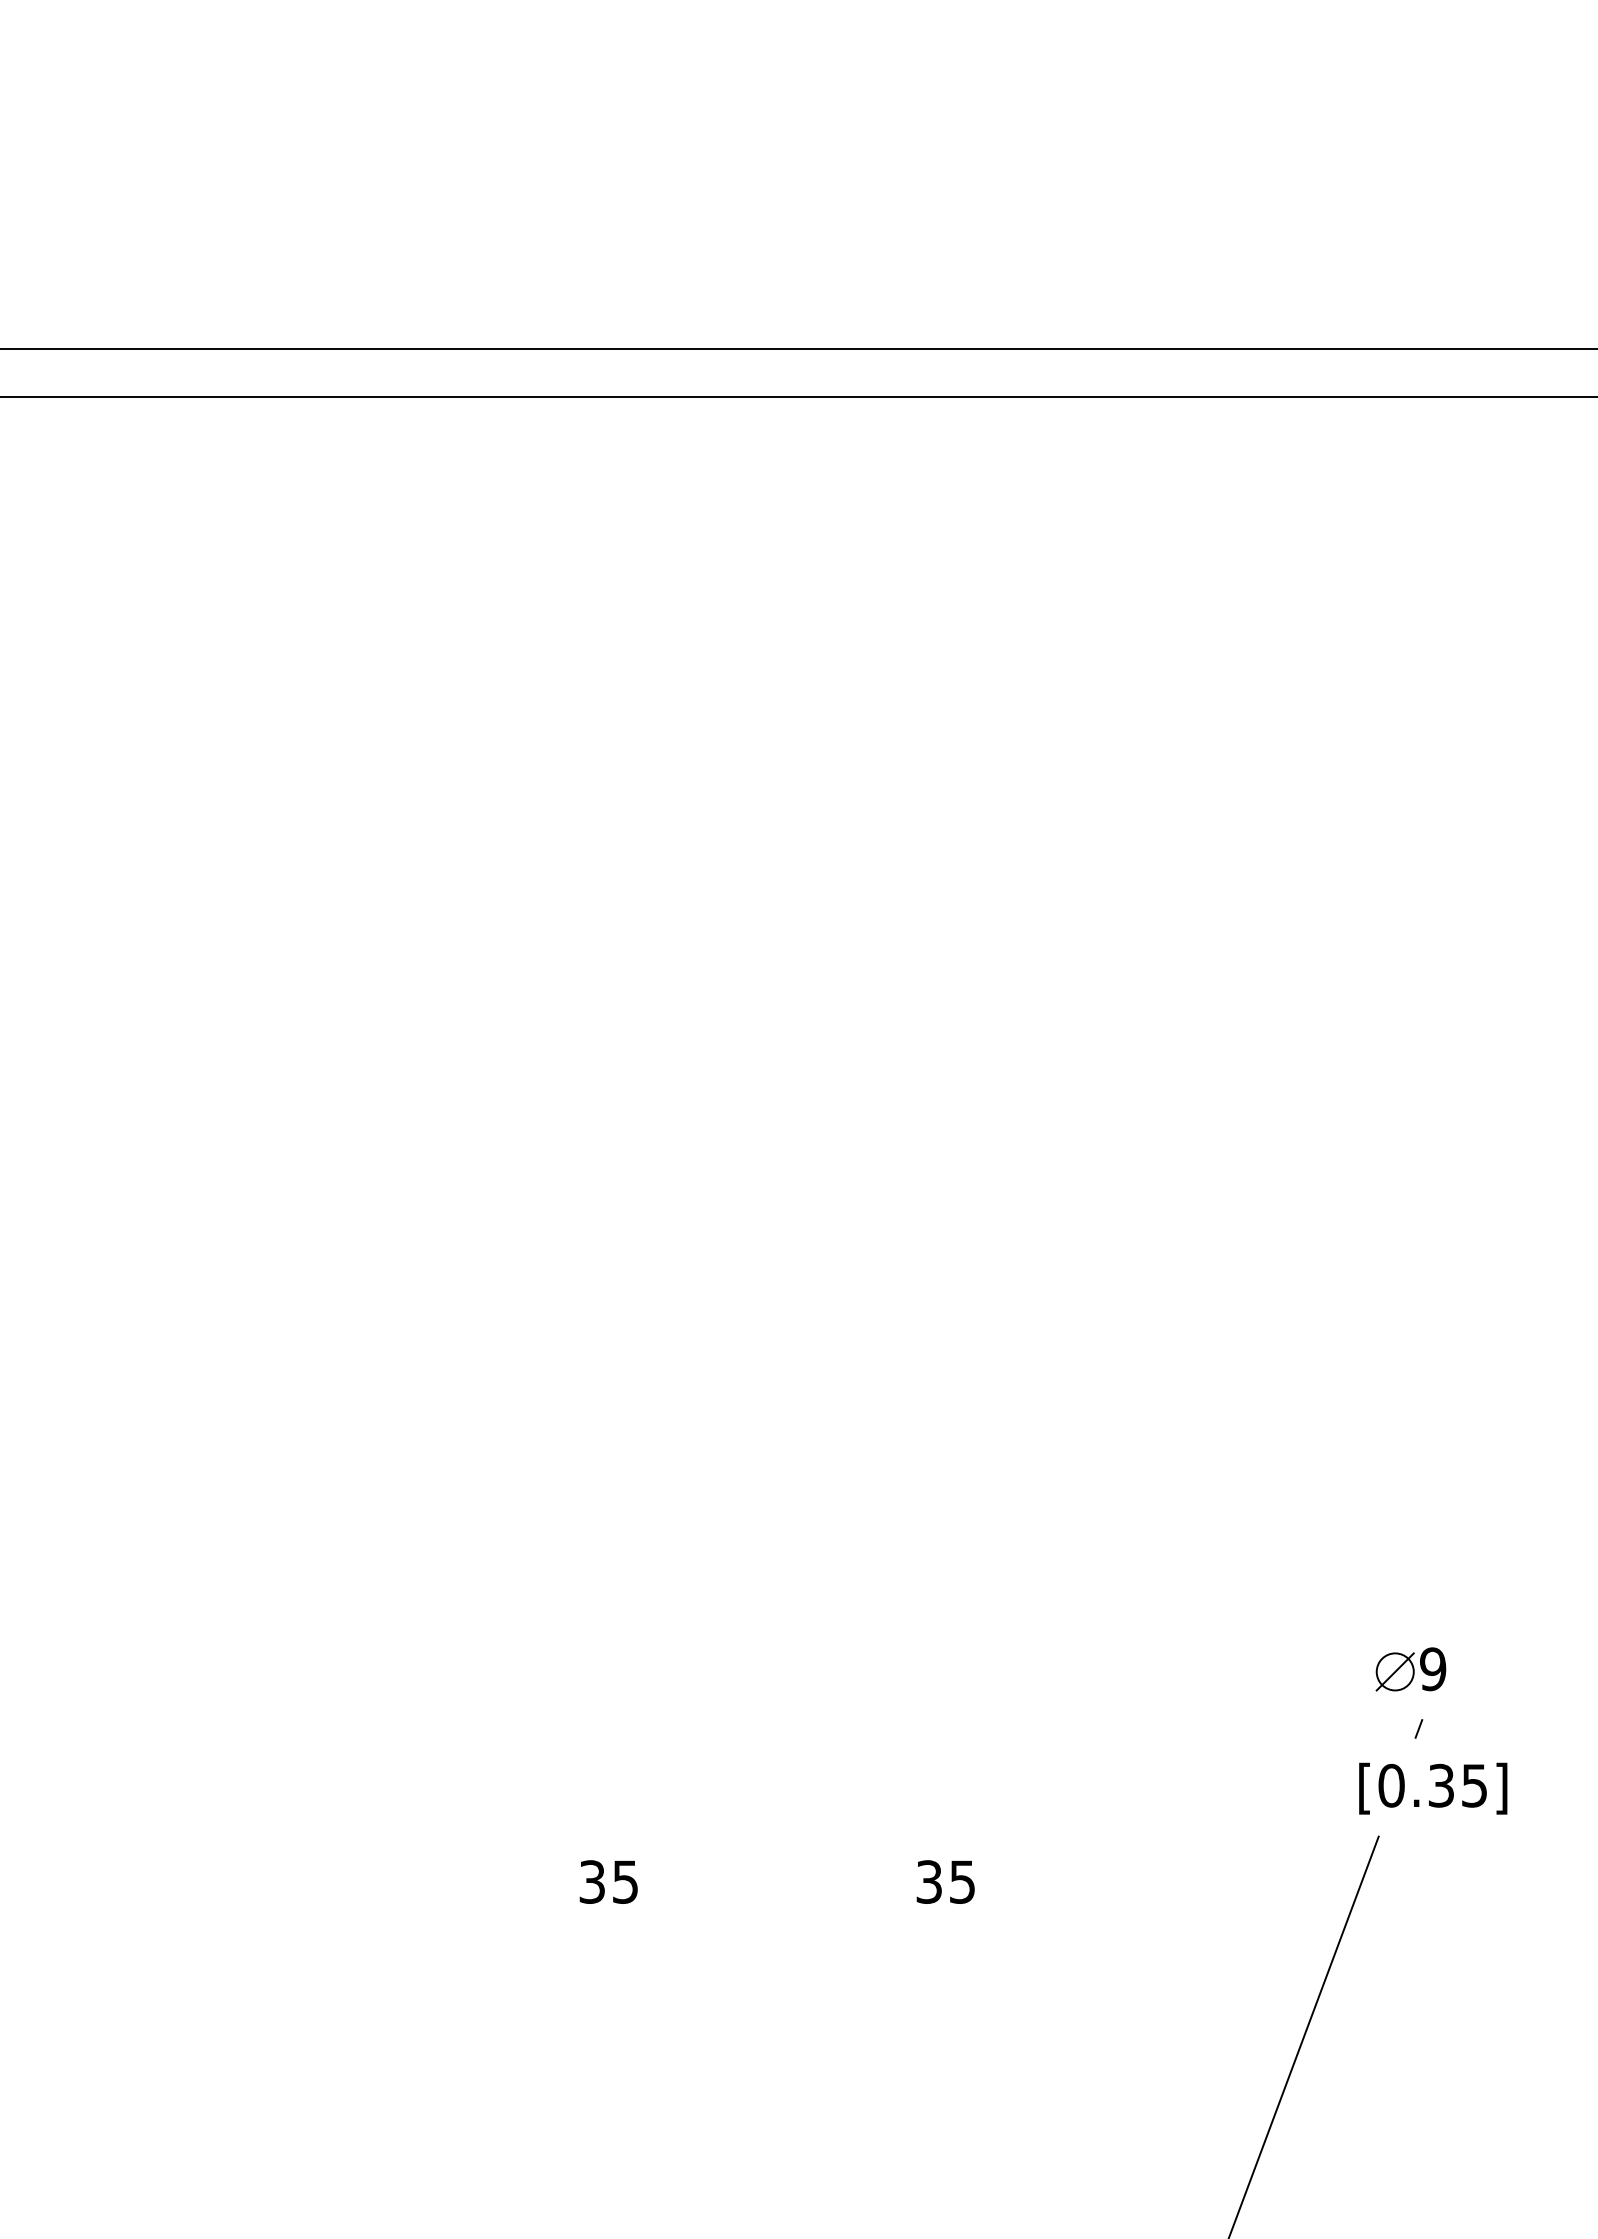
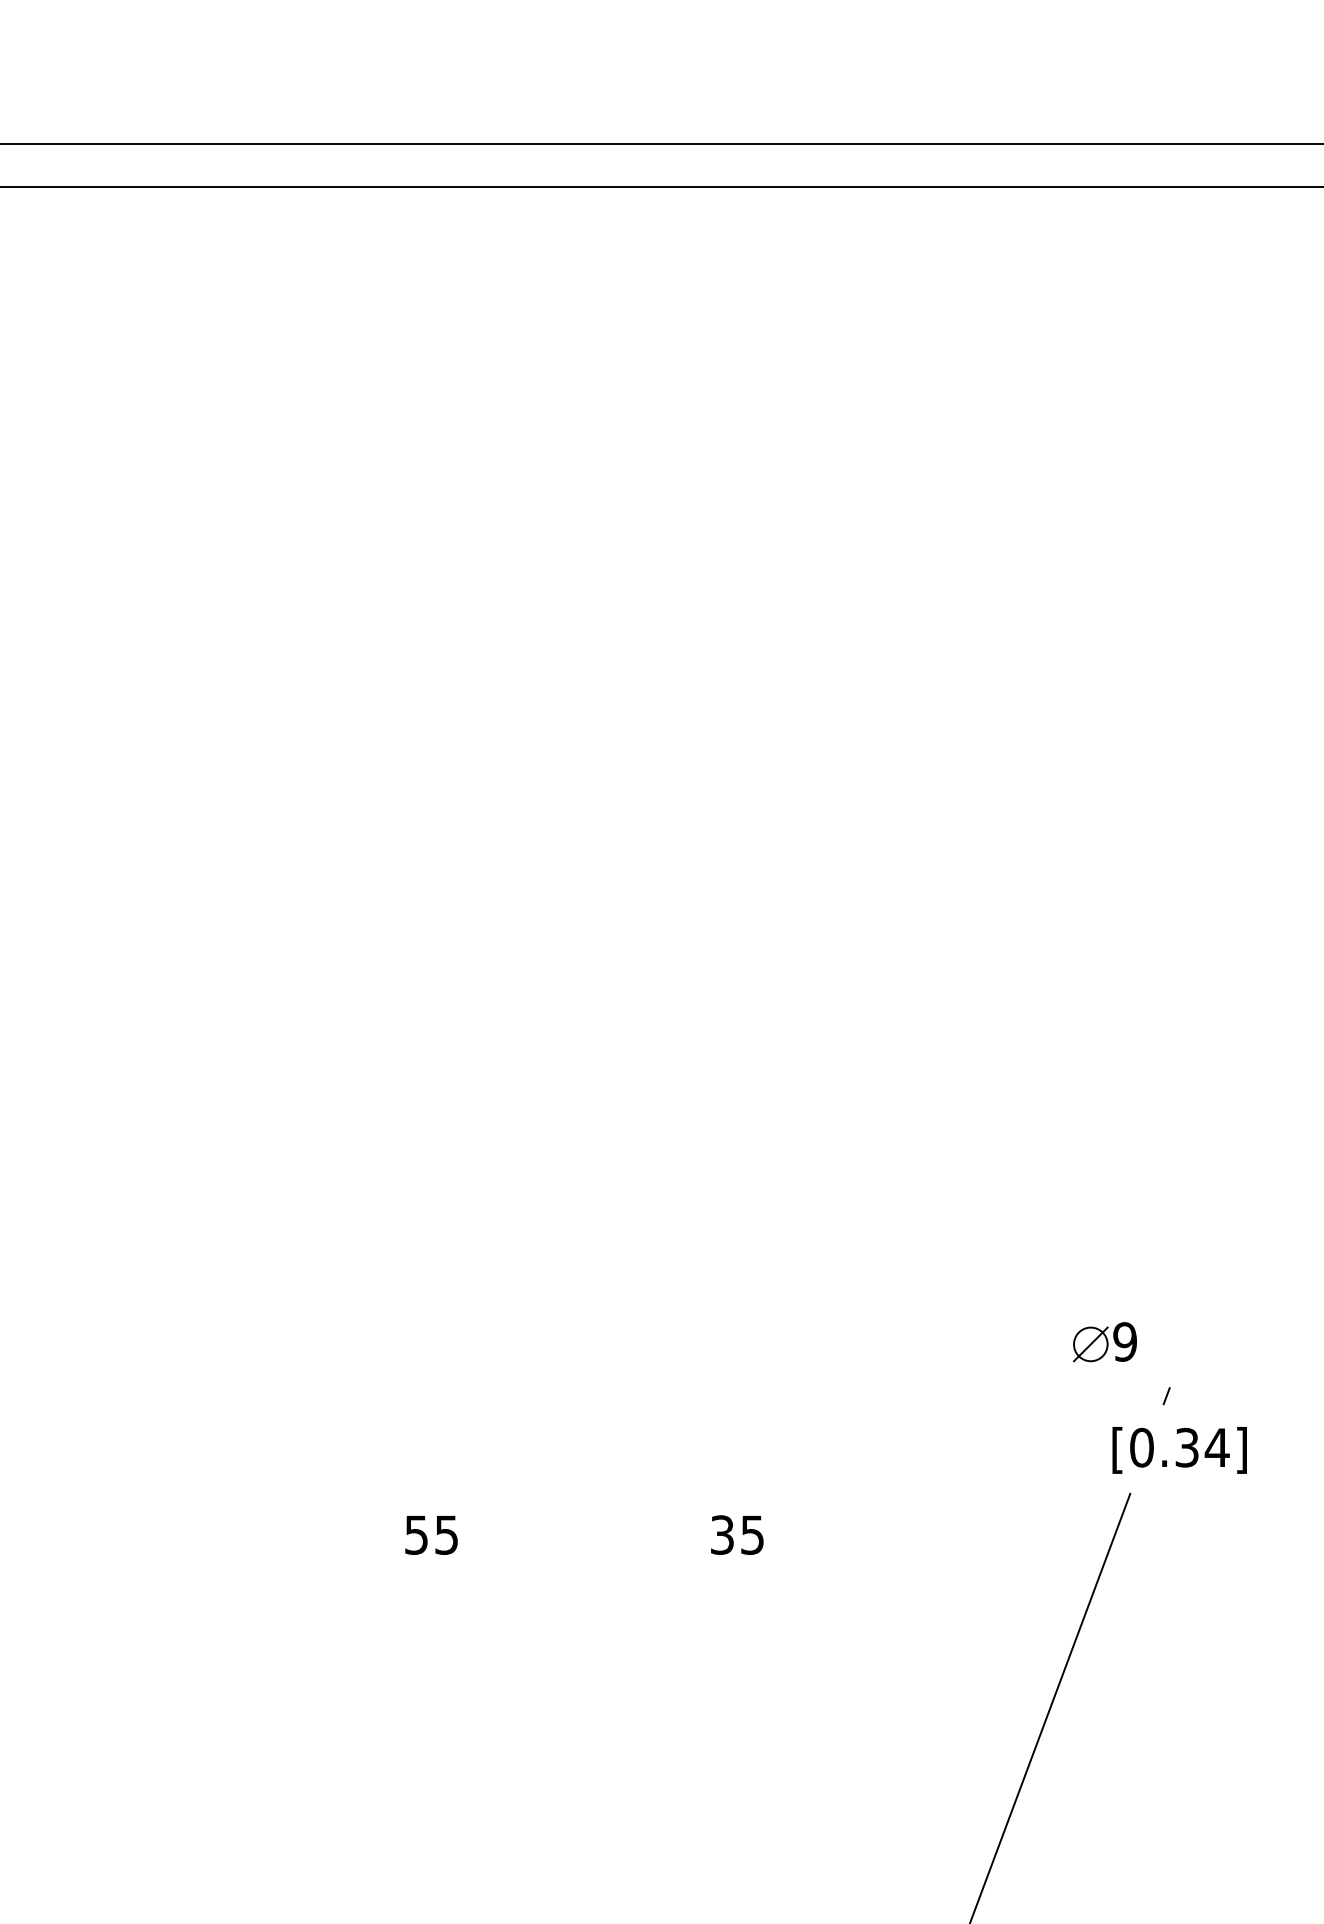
part: (1410, 1669) -> (1104, 1342), moved
text: (1474, 1785) -> (1217, 1447), [0.35] -> [0.34]
text: (592, 1881) -> (416, 1534), 35 -> 55

